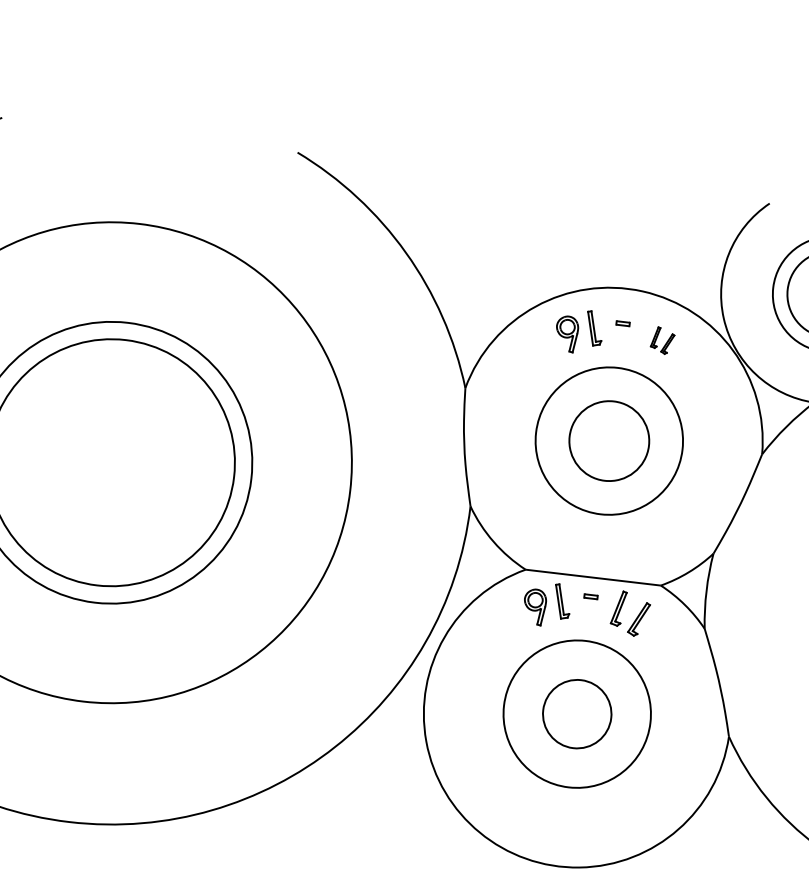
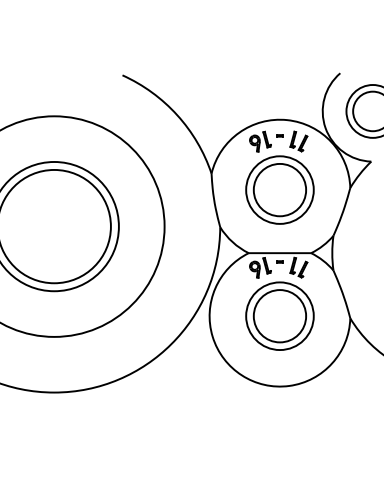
part: (661, 340) -> (298, 141), size x1.67
circle: (608, 439) -> (279, 189), size x1.43
circle: (576, 714) -> (279, 316), size x1.67

